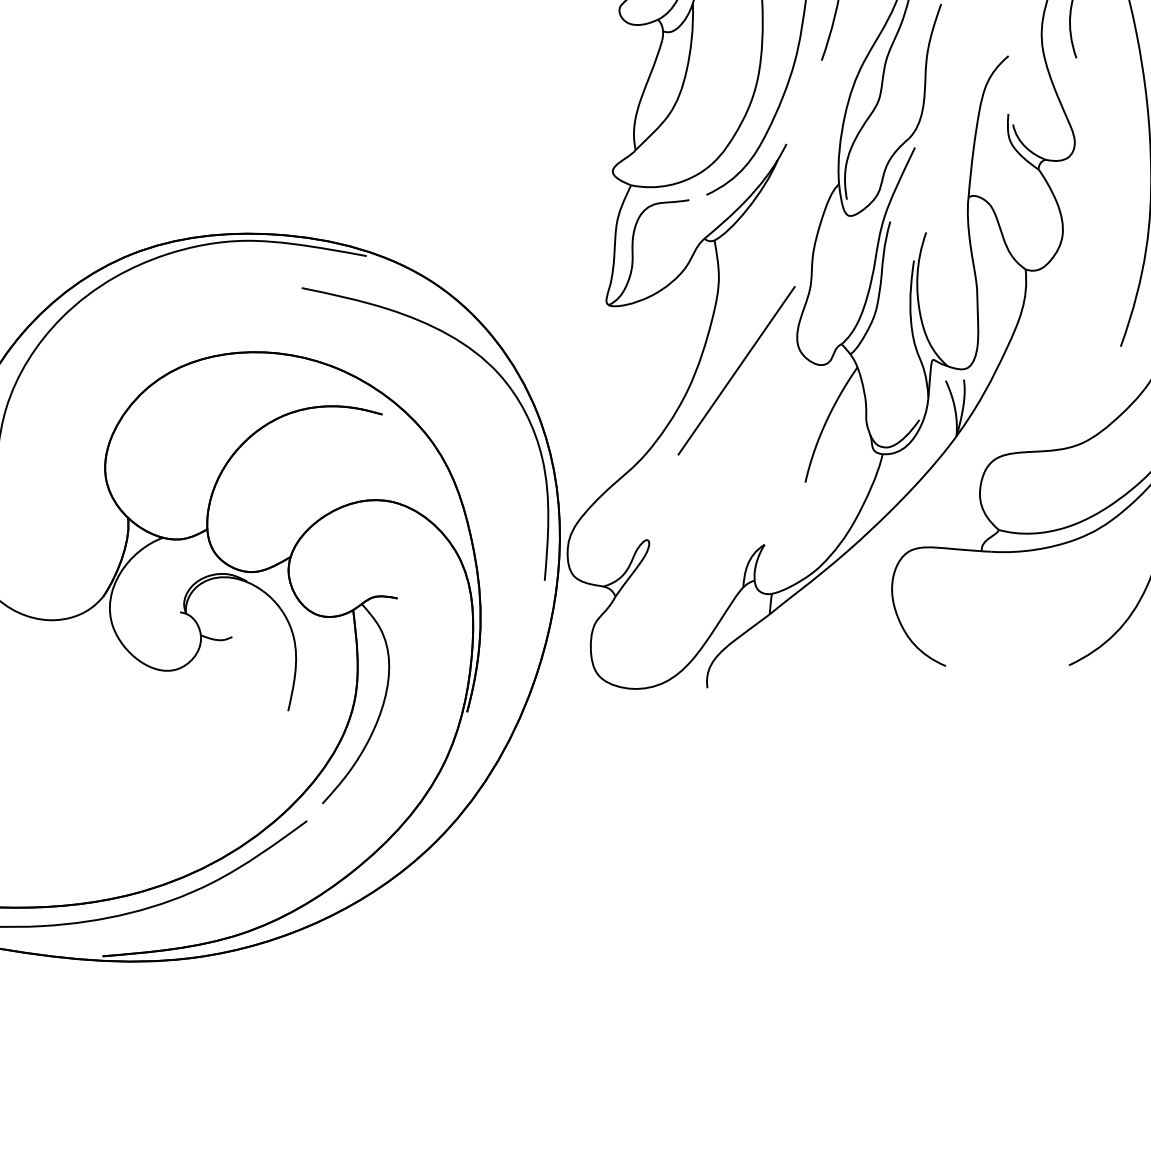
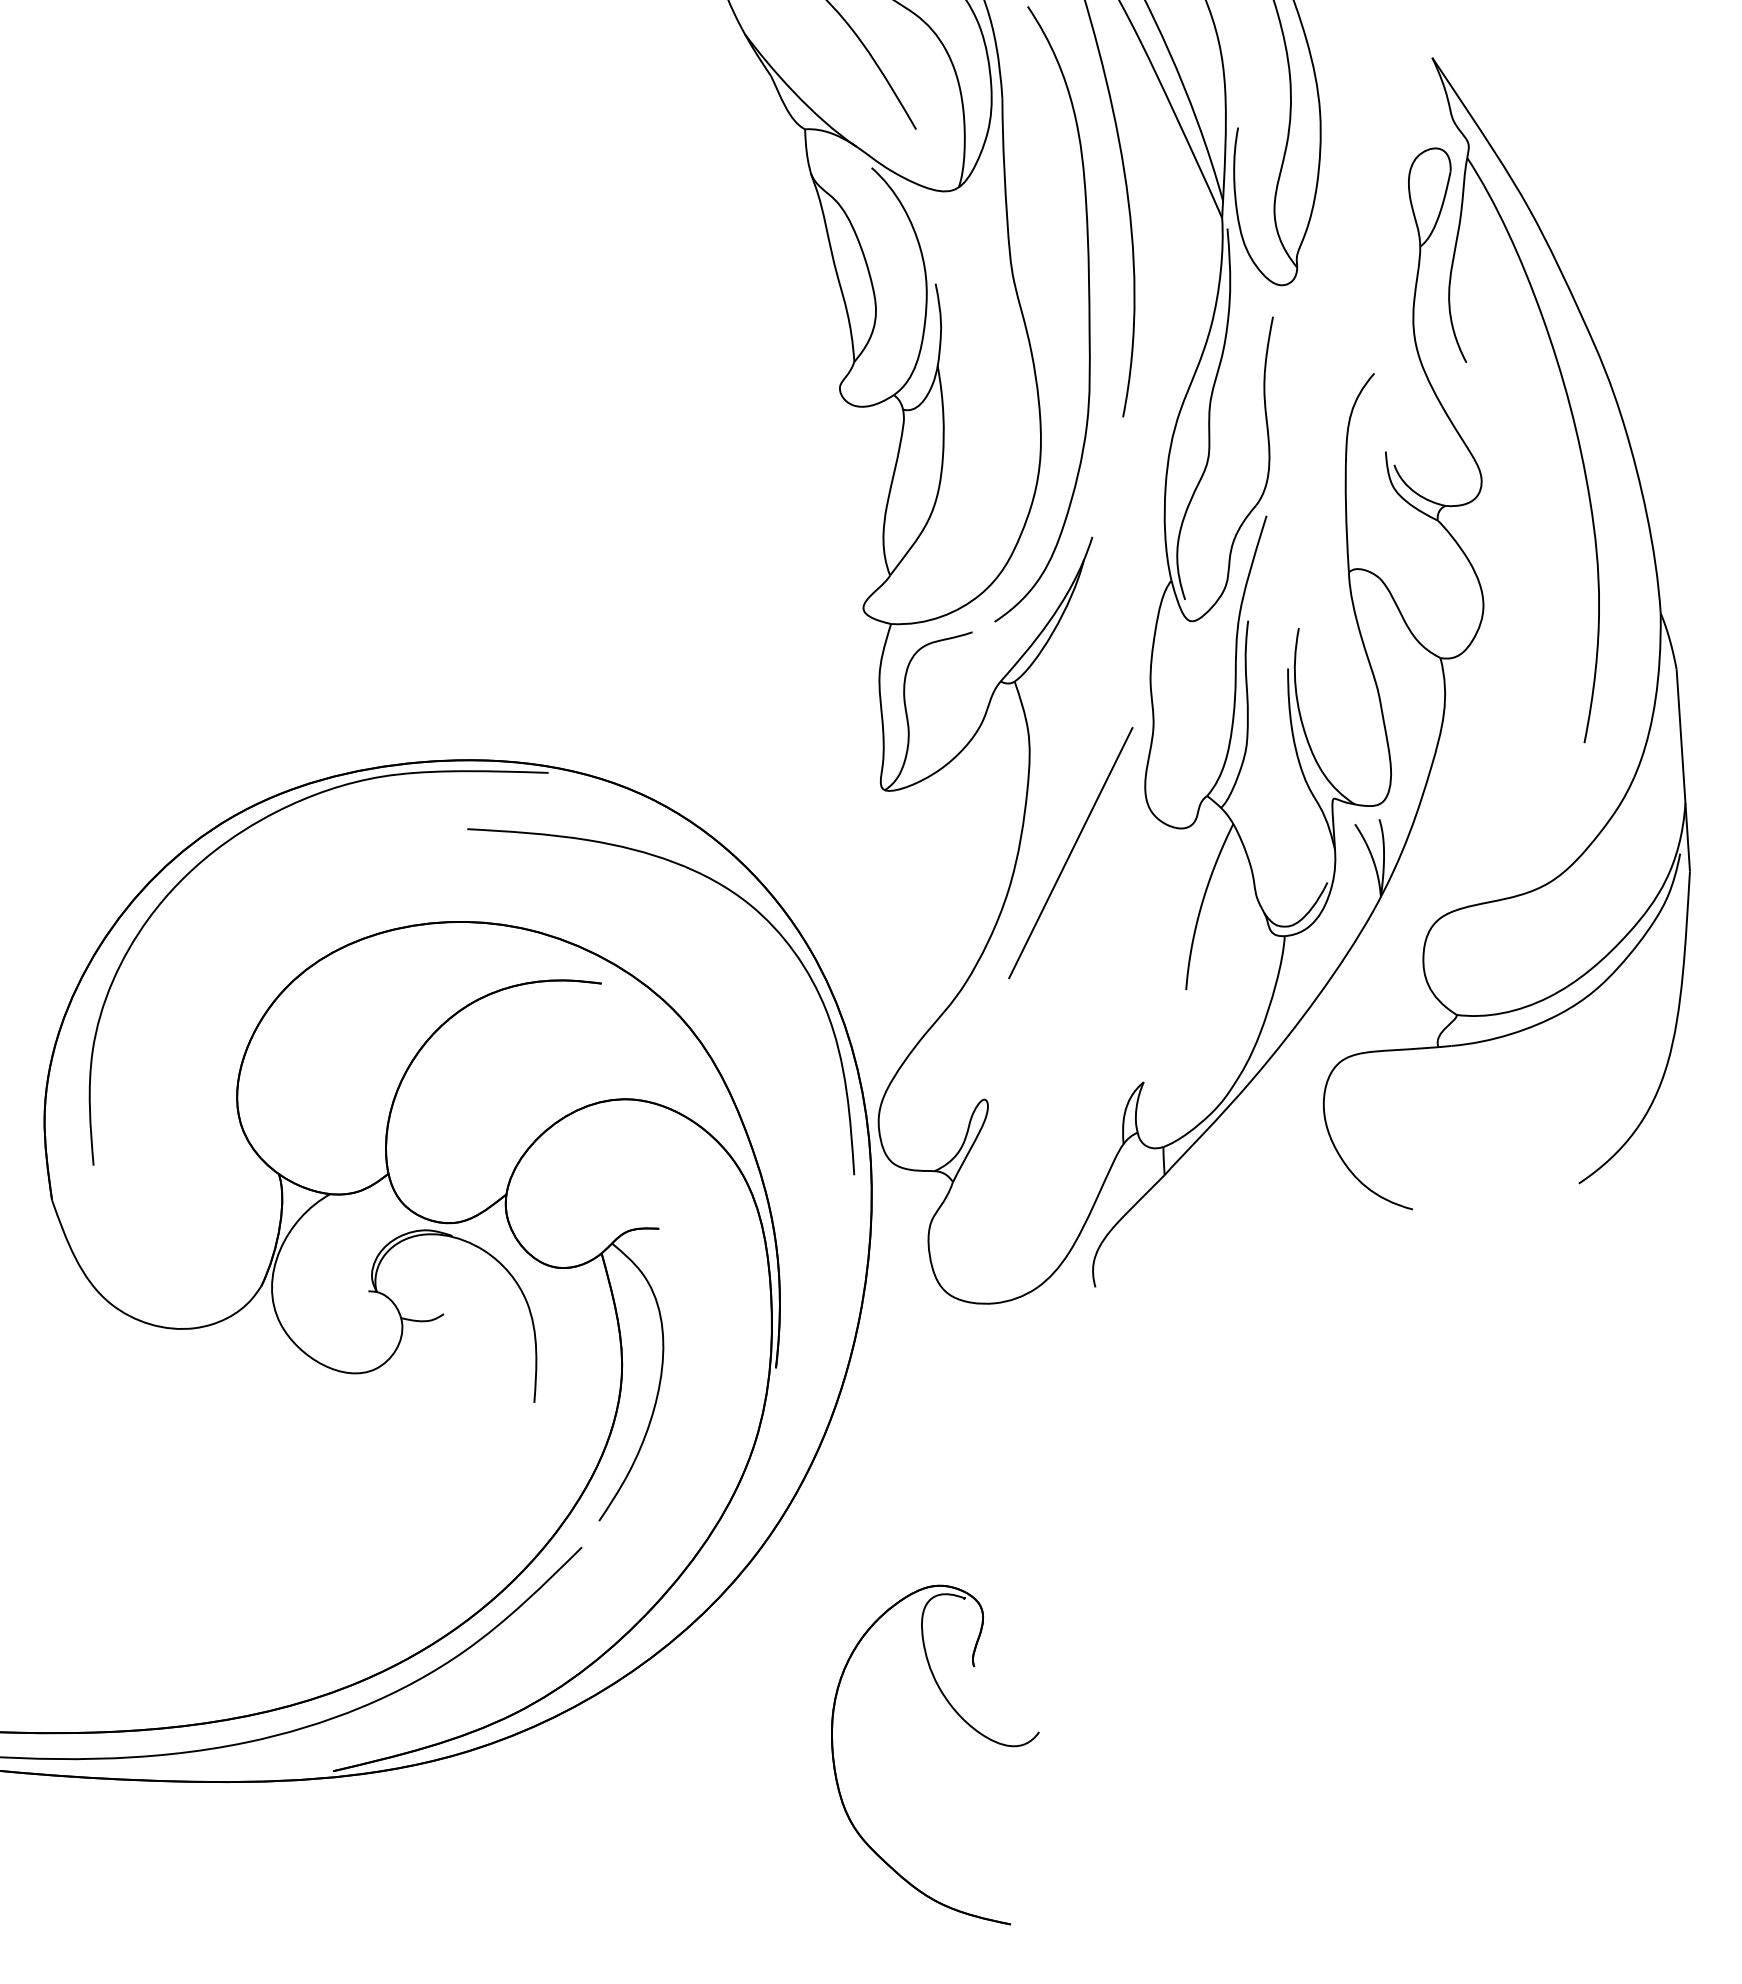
part: (566, 990) -> (966, 1723), added

